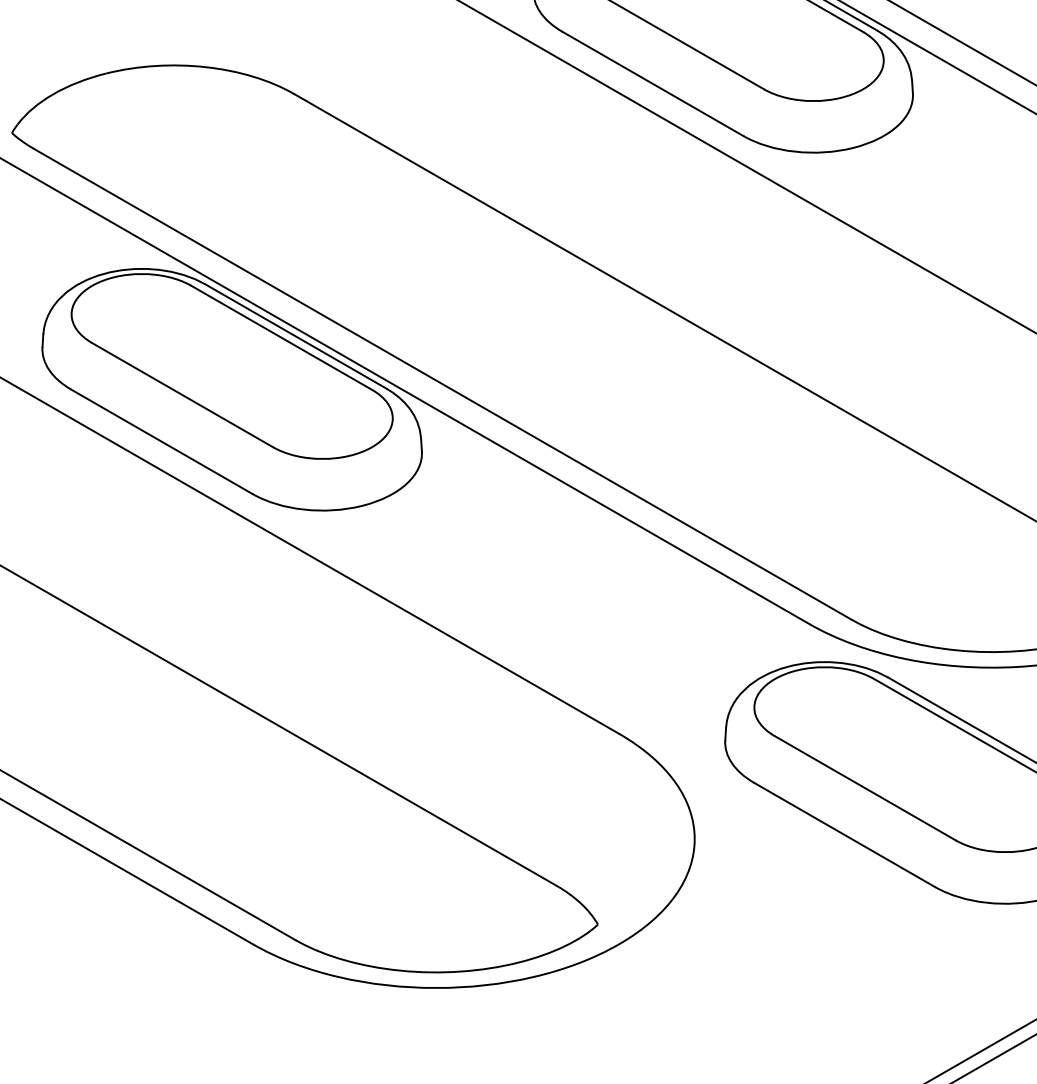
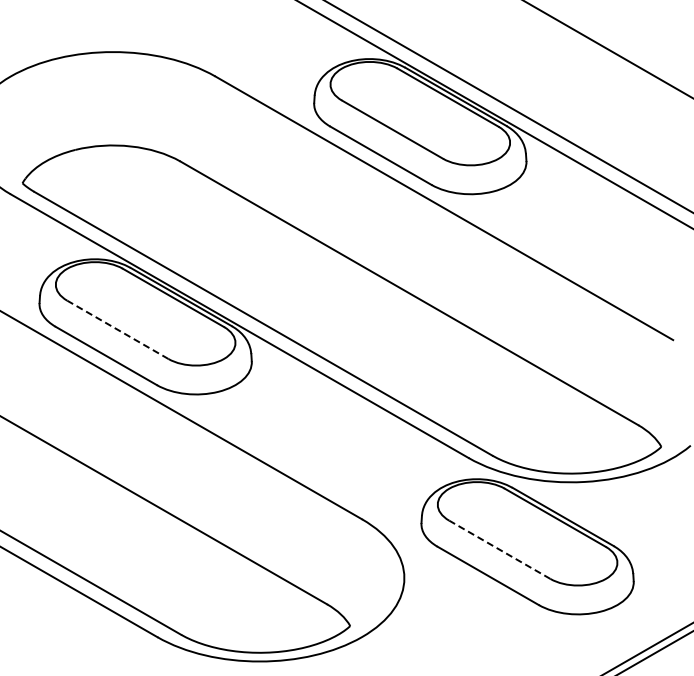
line: (181, 394) -> (117, 329), solid -> dashed
line: (864, 787) -> (499, 549), solid -> dashed

